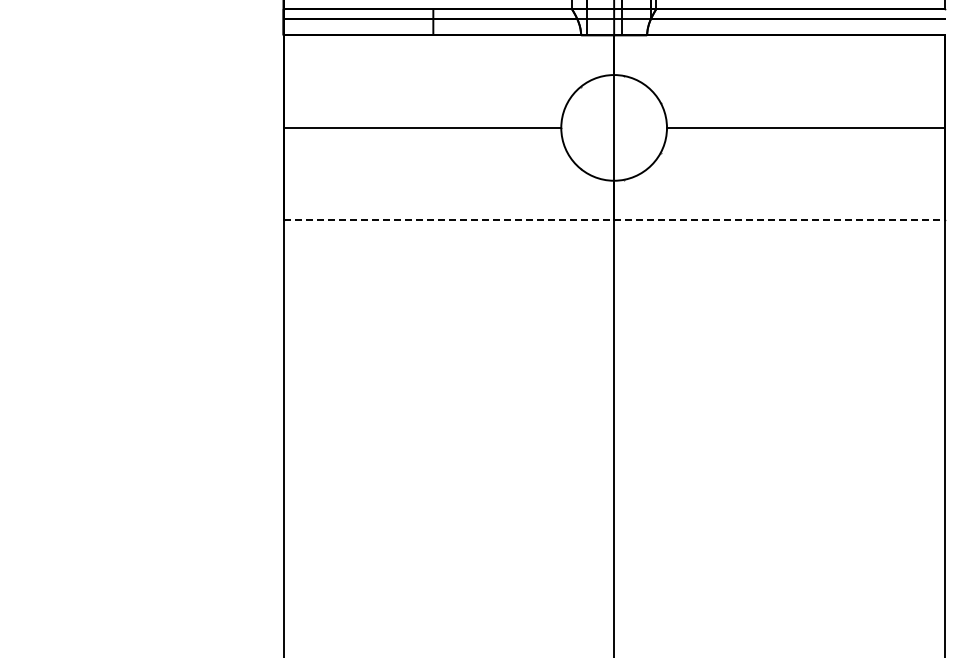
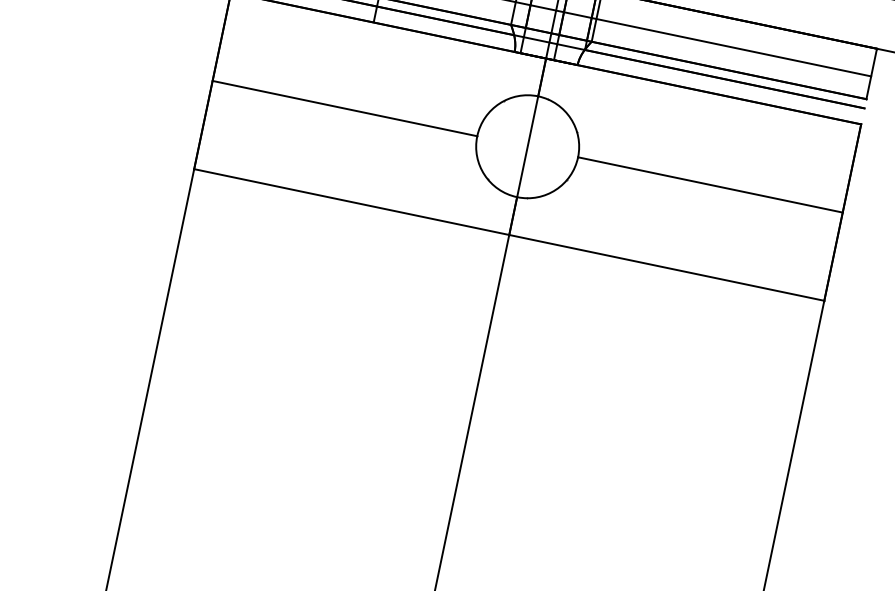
line: (614, 220) -> (509, 235), dashed -> solid

